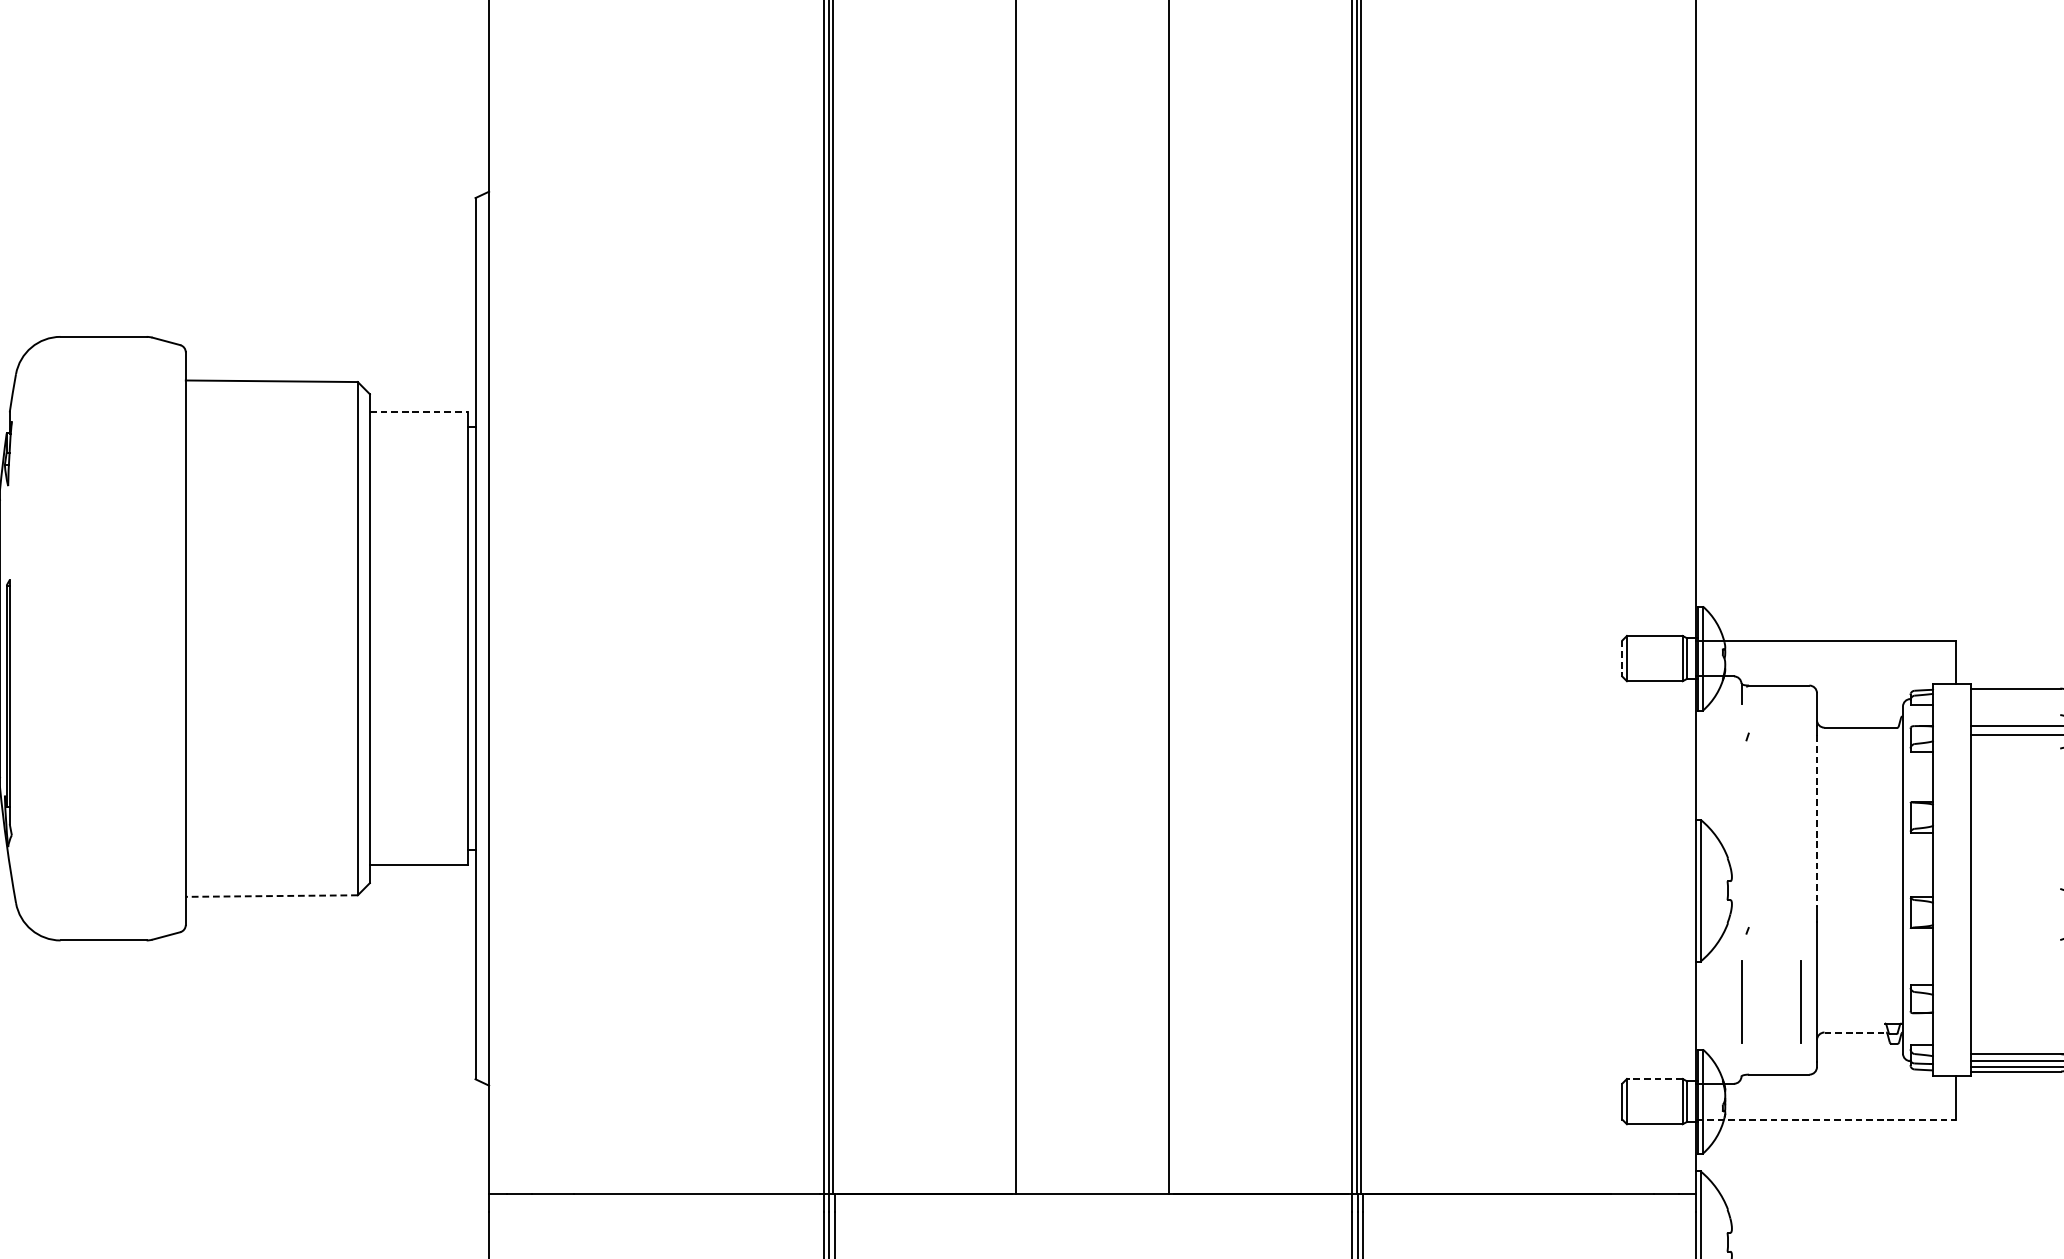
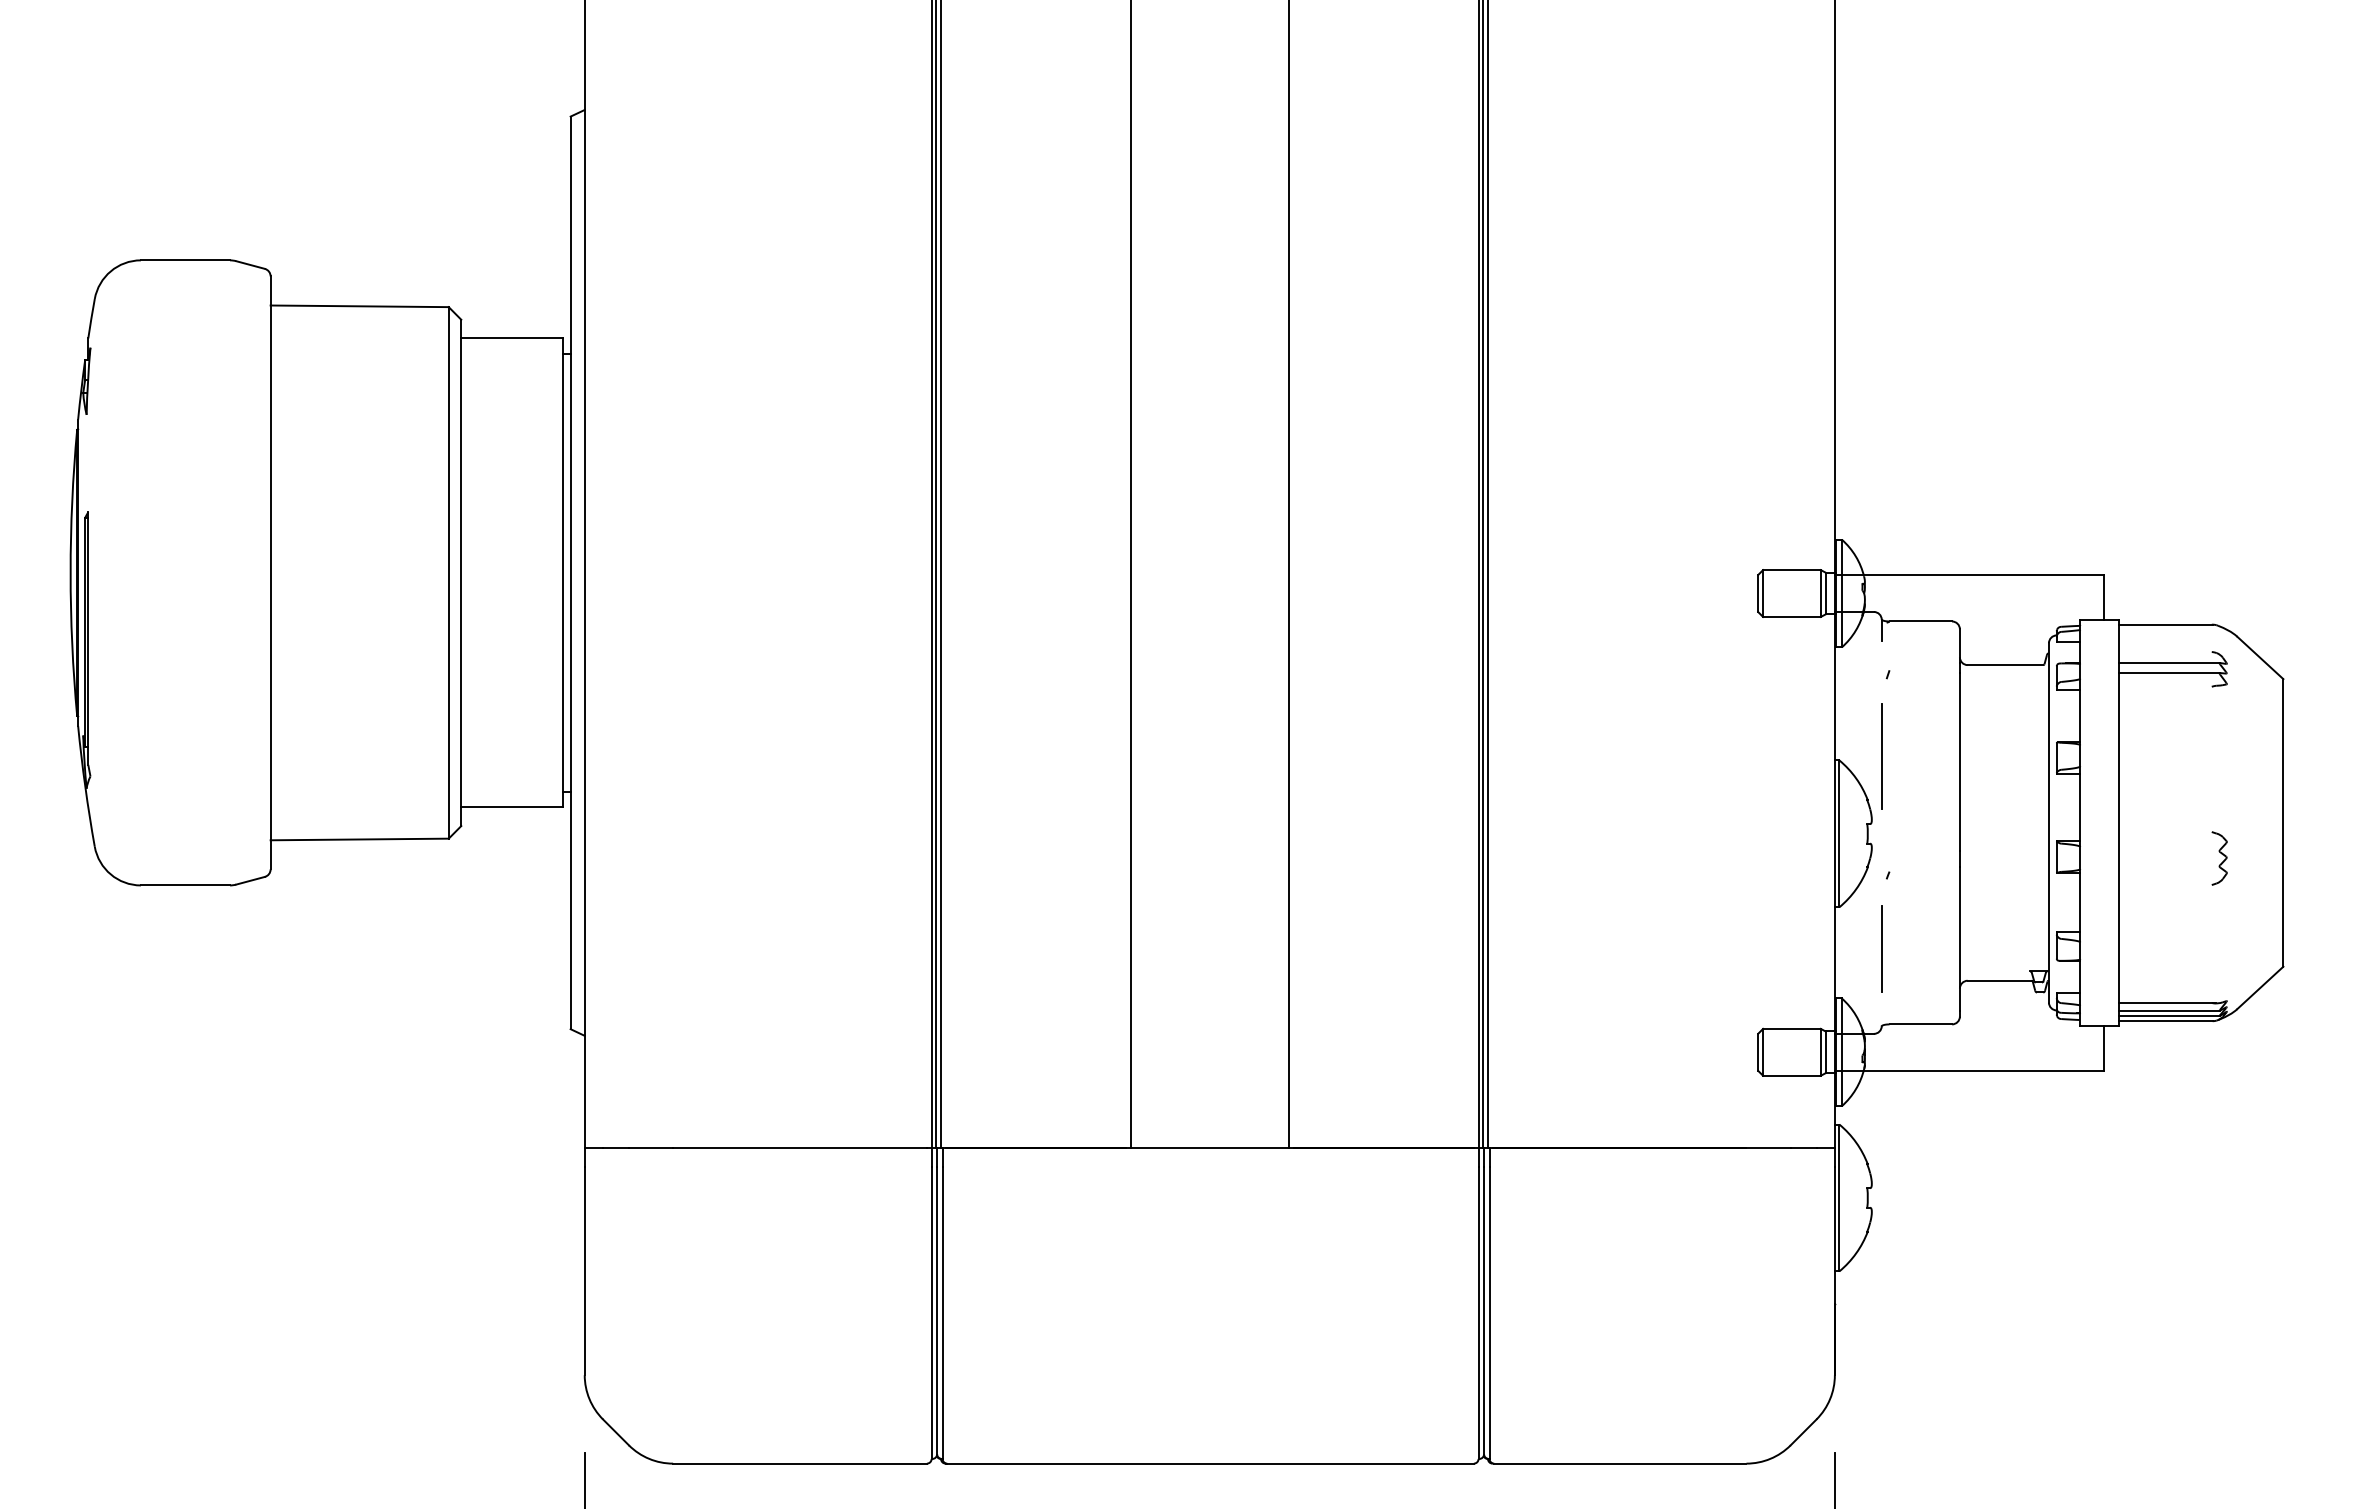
line: (419, 412) -> (512, 338), dashed -> solid
line: (1622, 658) -> (1758, 593), dashed -> solid
line: (1741, 815) -> (1881, 756), added
line: (1816, 821) -> (1959, 762), dashed -> solid
line: (271, 896) -> (359, 839), dashed -> solid
line: (1801, 1001) -> (1943, 948), removed
line: (1855, 1032) -> (1999, 980), dashed -> solid
line: (1654, 1078) -> (1791, 1028), dashed -> solid
line: (1826, 1120) -> (1969, 1071), dashed -> solid

